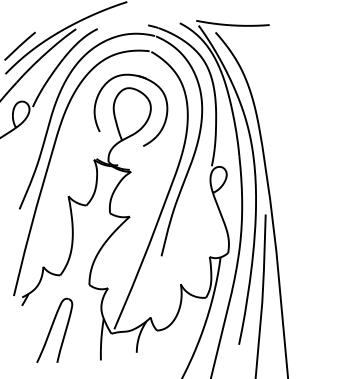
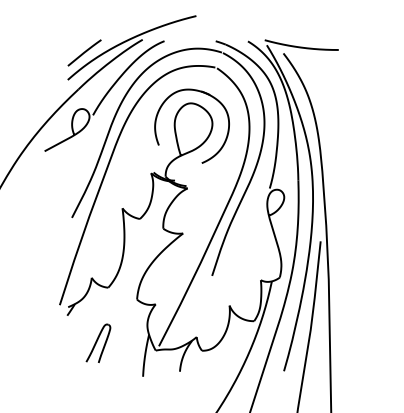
part: (54, 330) -> (98, 343), size x0.6

